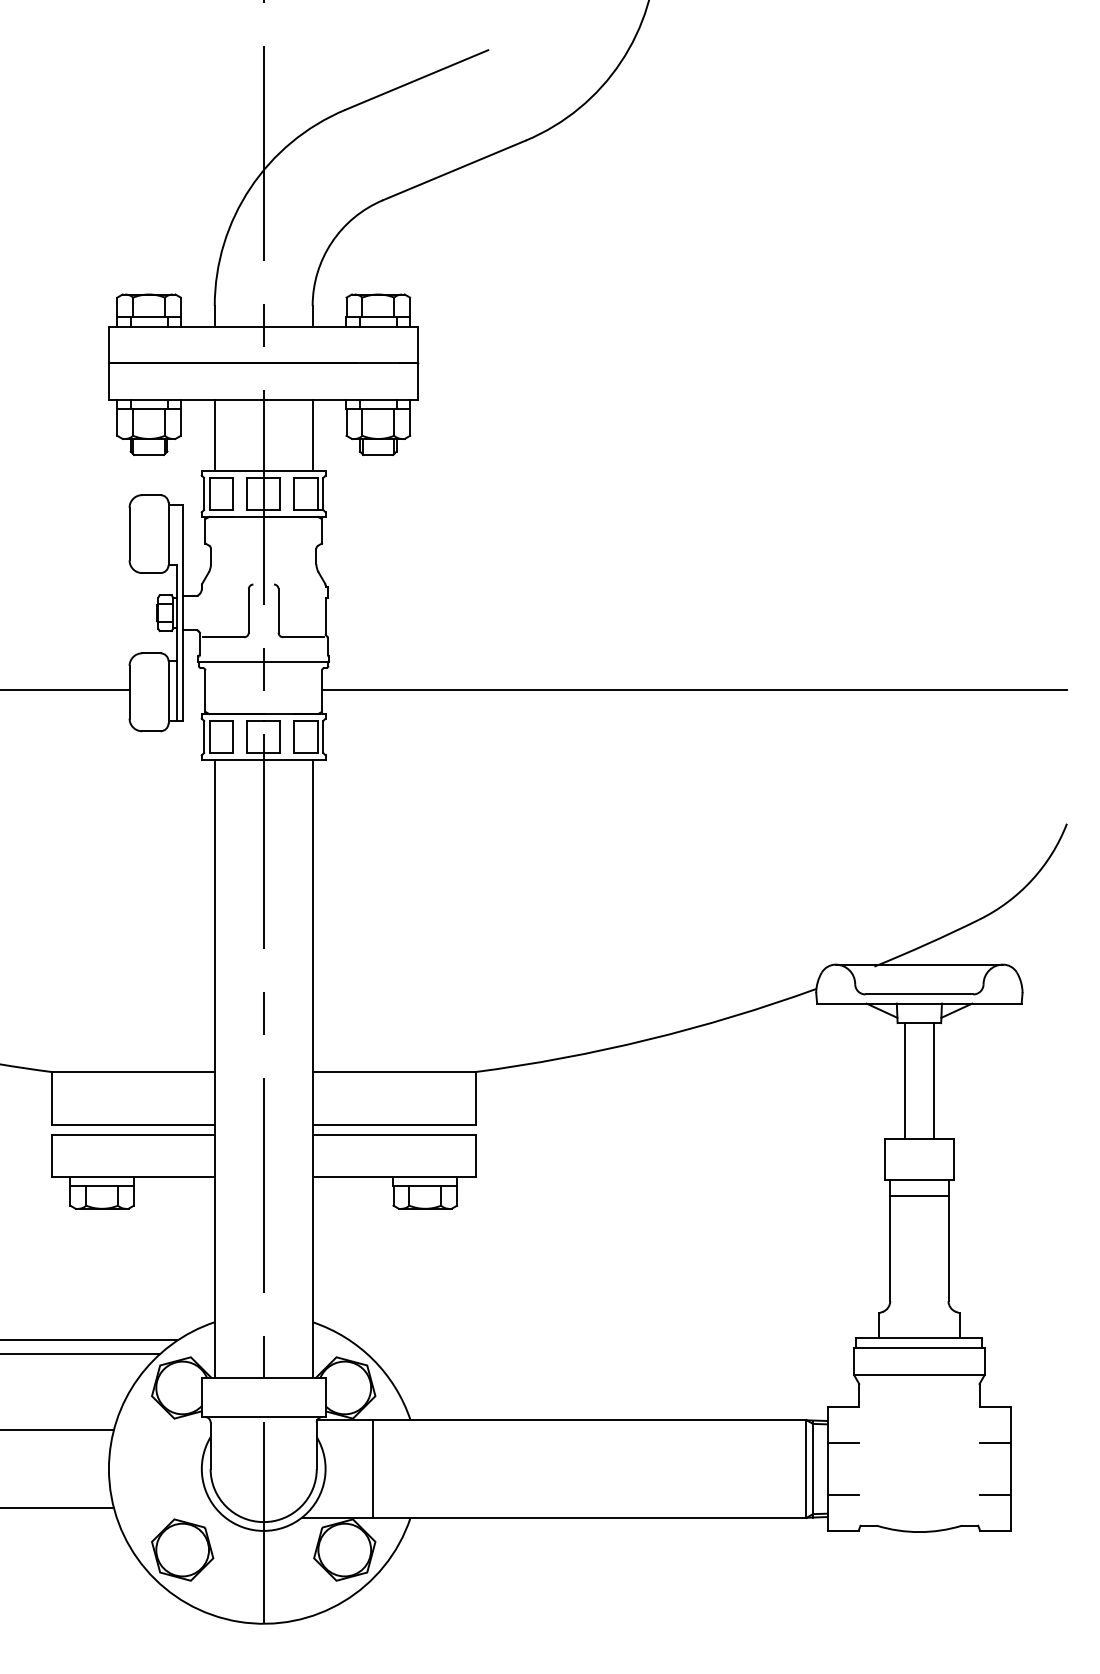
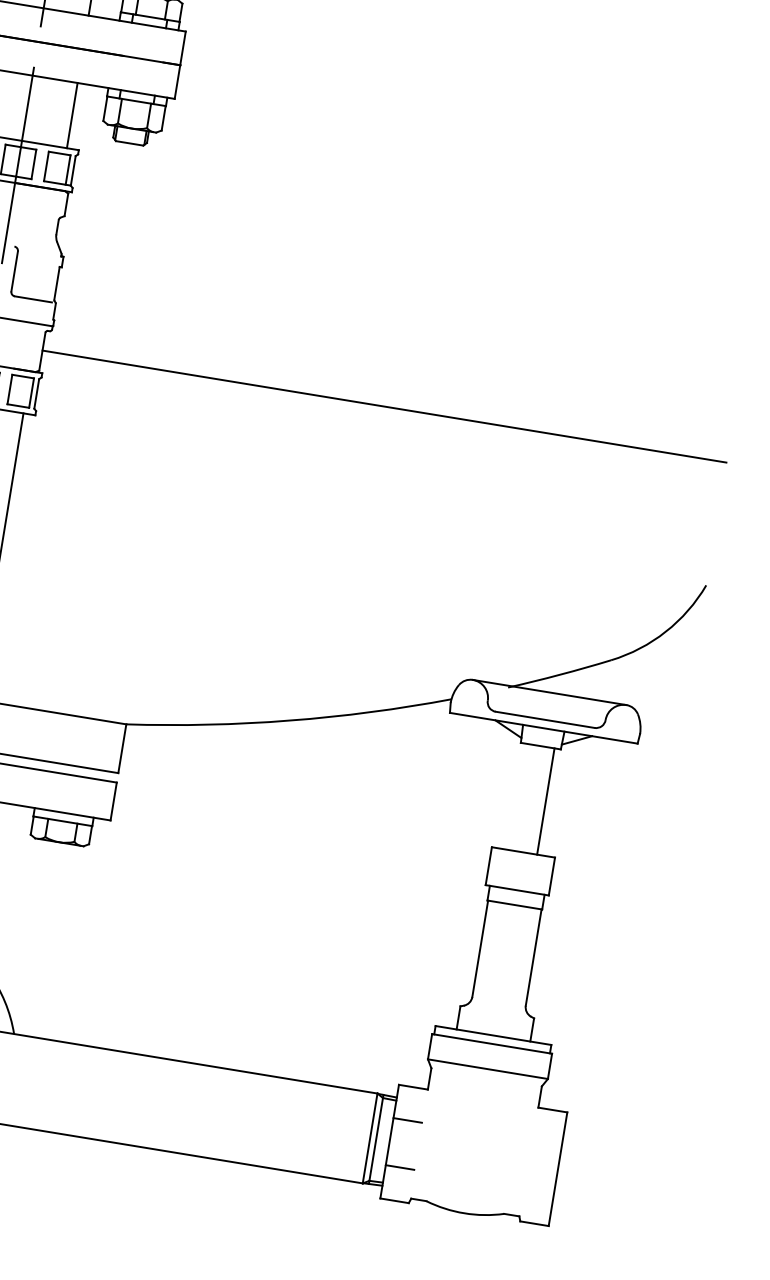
line: (904, 1080) -> (518, 796), removed
line: (995, 1443) -> (547, 1143), removed
line: (995, 1494) -> (539, 1190), removed

